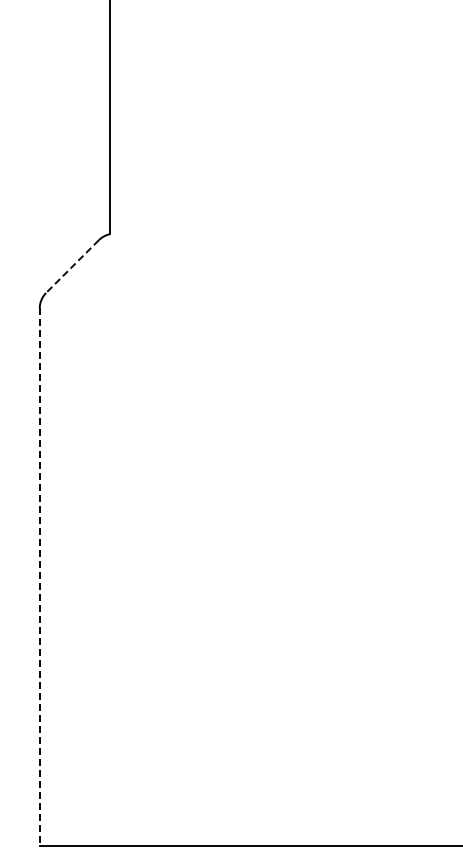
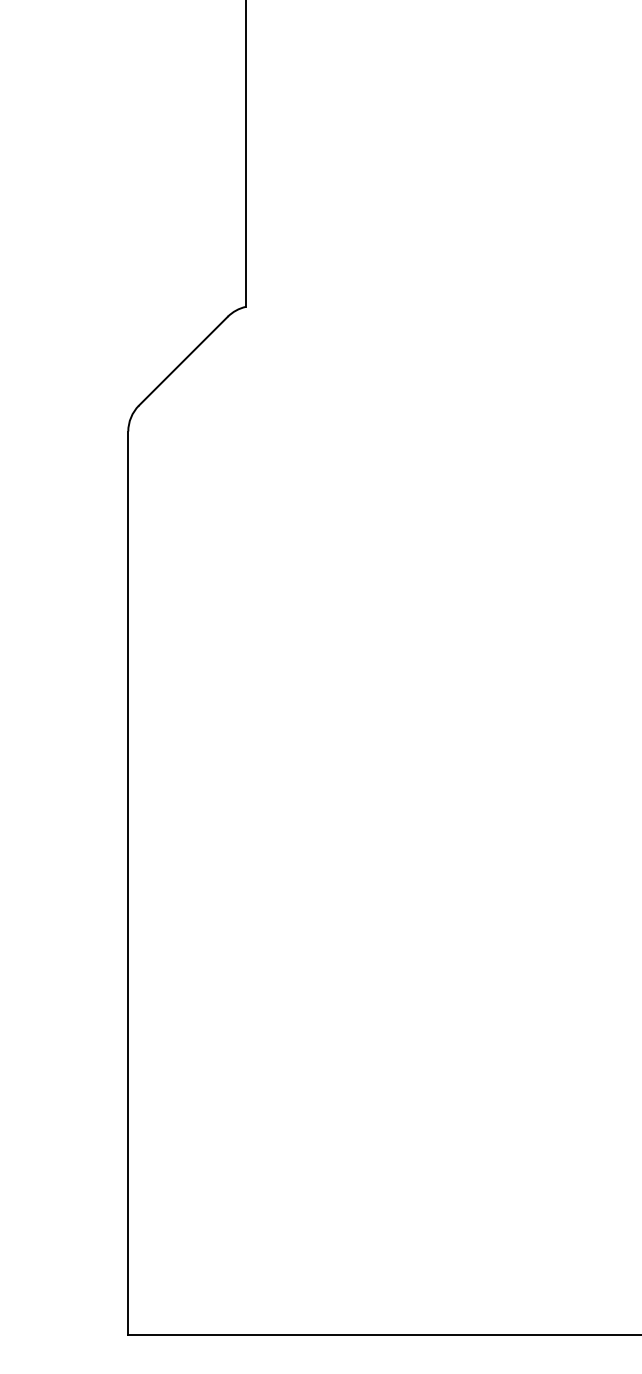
line: (72, 266) -> (183, 361), dashed -> solid
line: (39, 577) -> (127, 883), dashed -> solid

